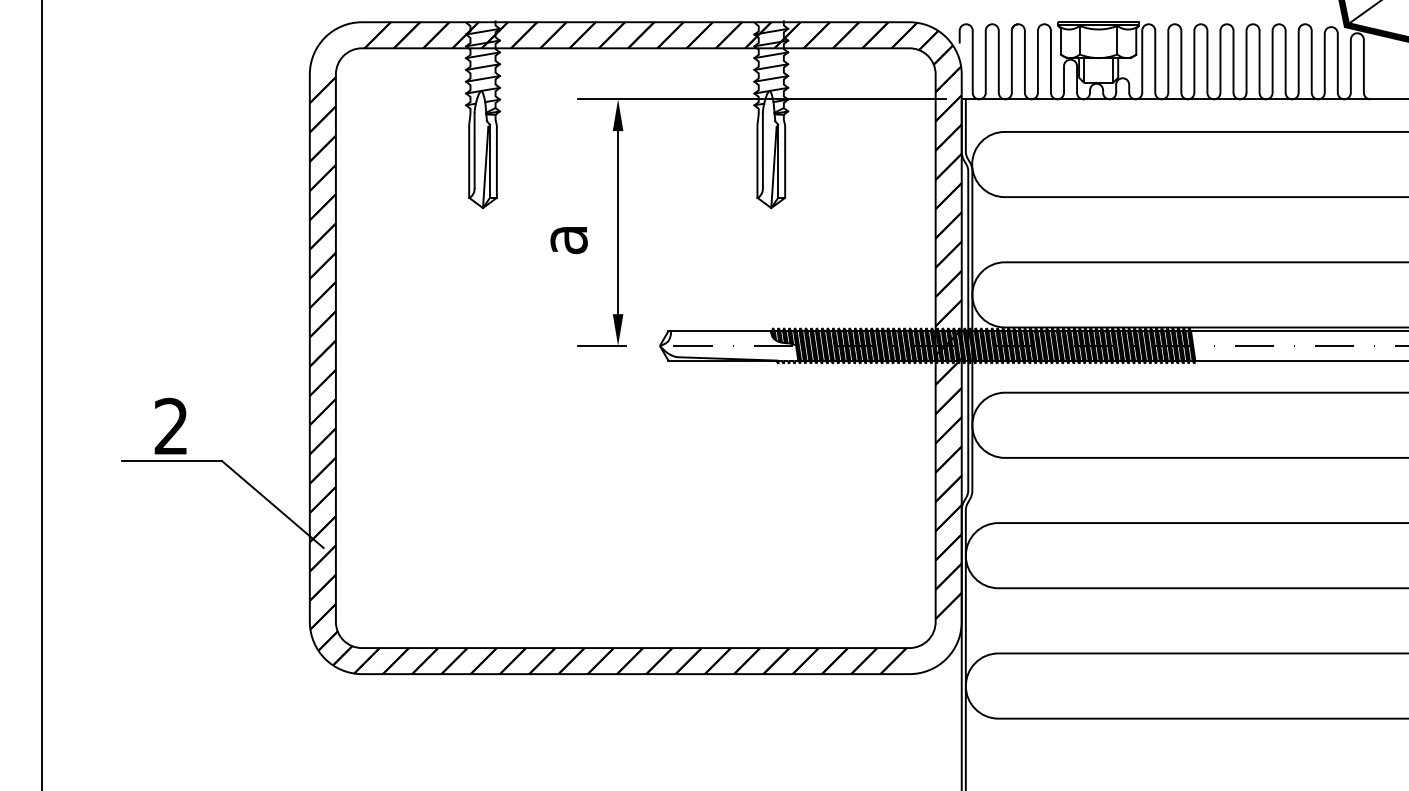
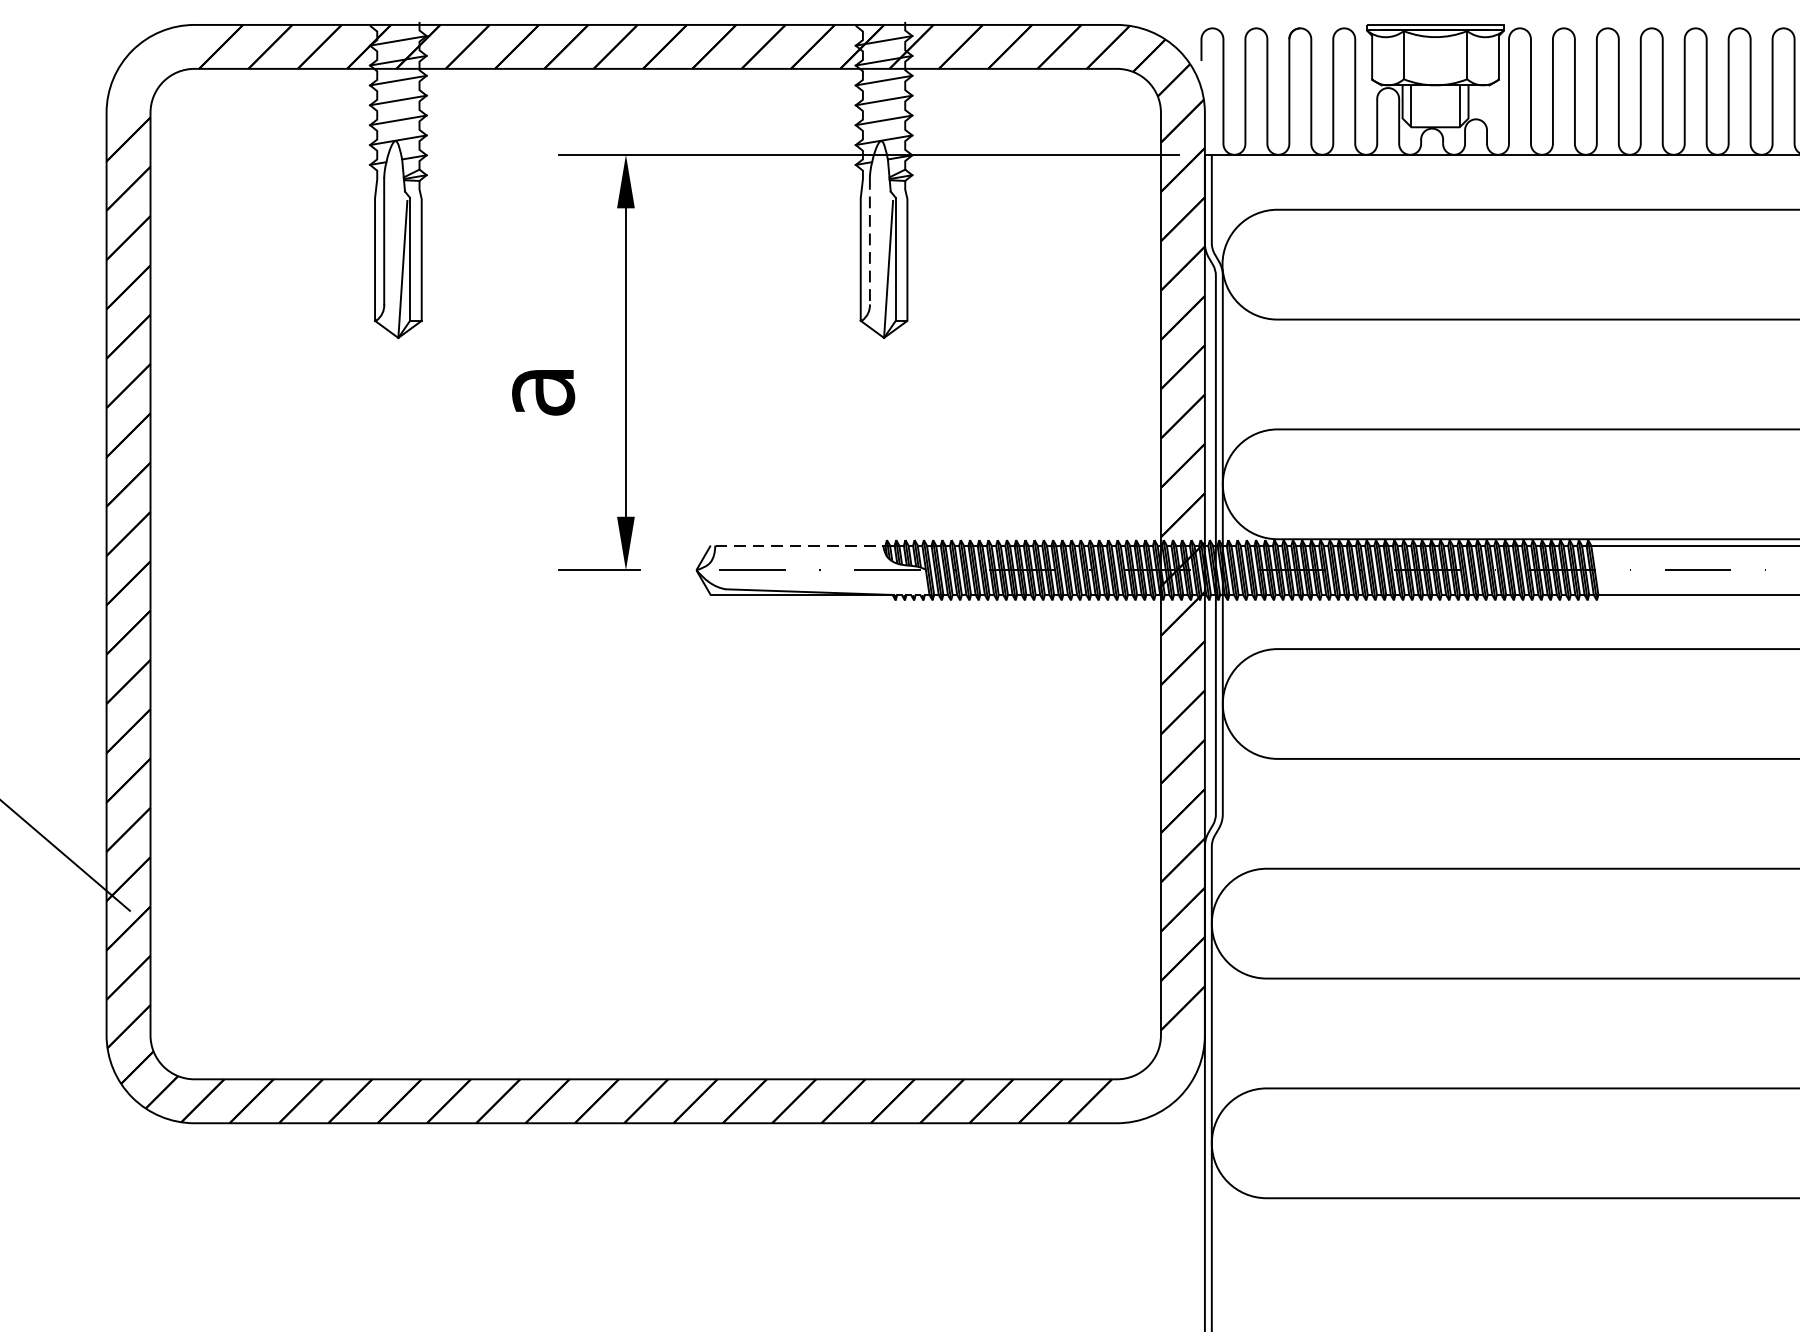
line: (762, 150) -> (869, 241), solid -> dashed
line: (722, 331) -> (801, 545), solid -> dashed

